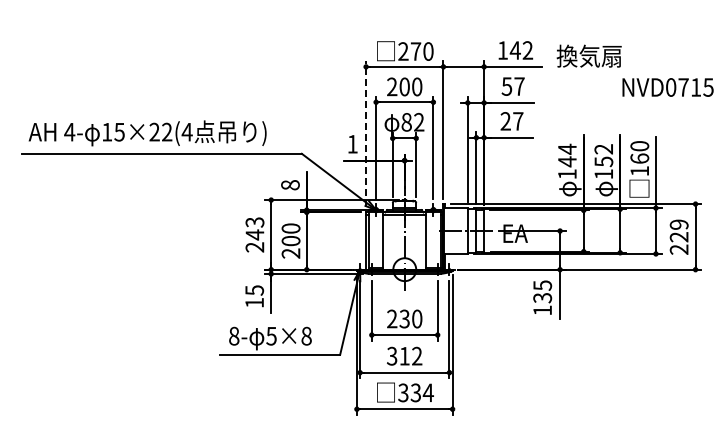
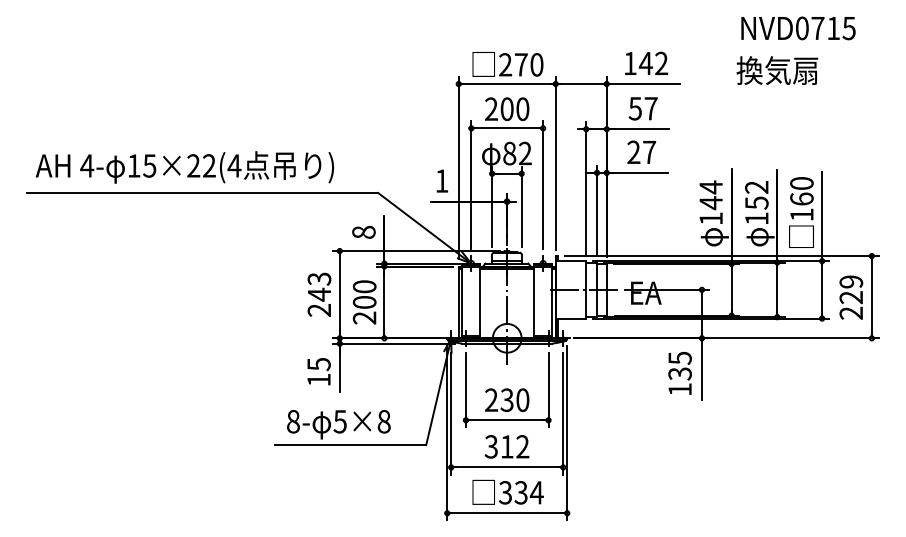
text: (588, 55) -> (776, 69), moved
text: (667, 87) -> (797, 28), moved
line: (366, 133) -> (459, 167), dashed -> solid

